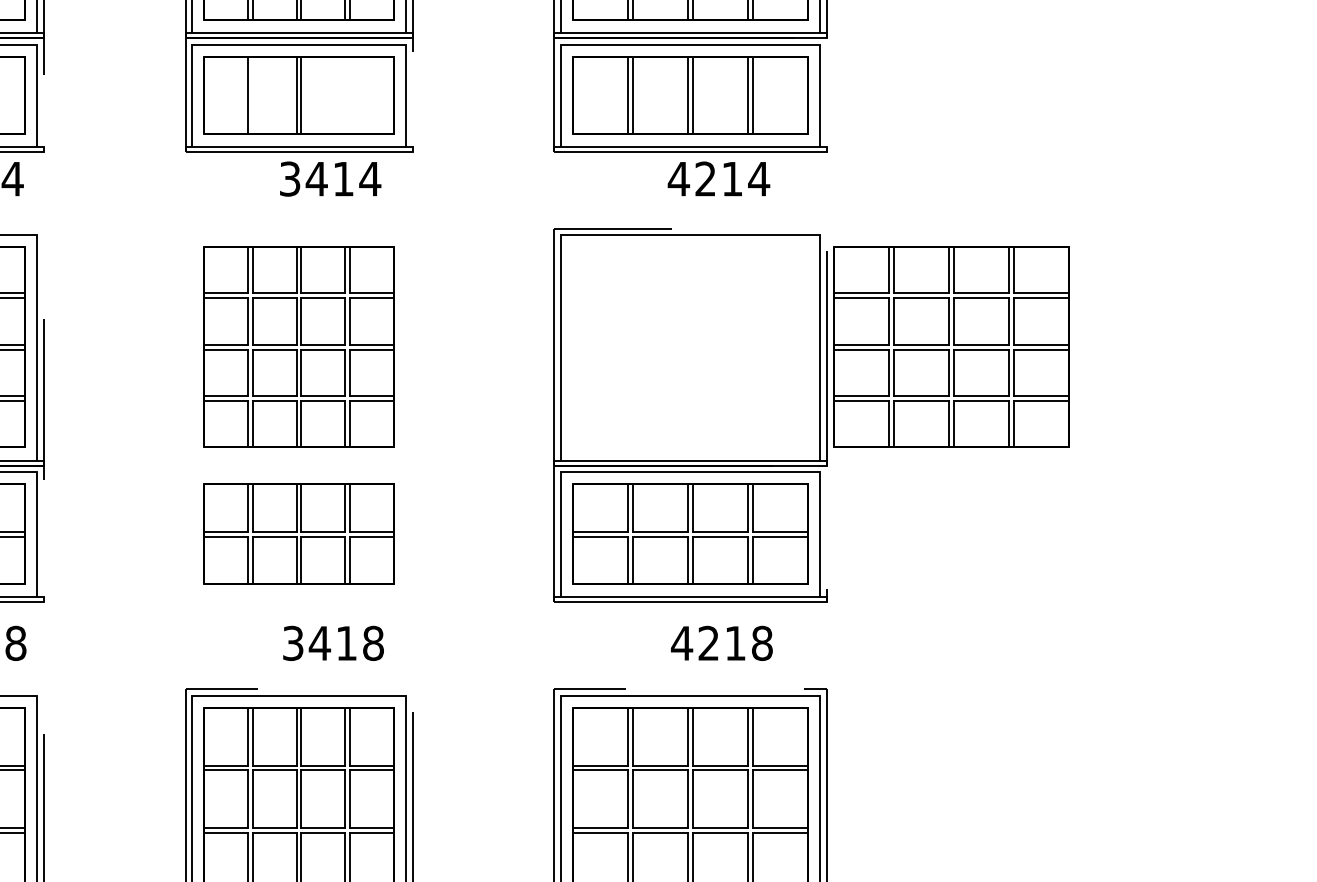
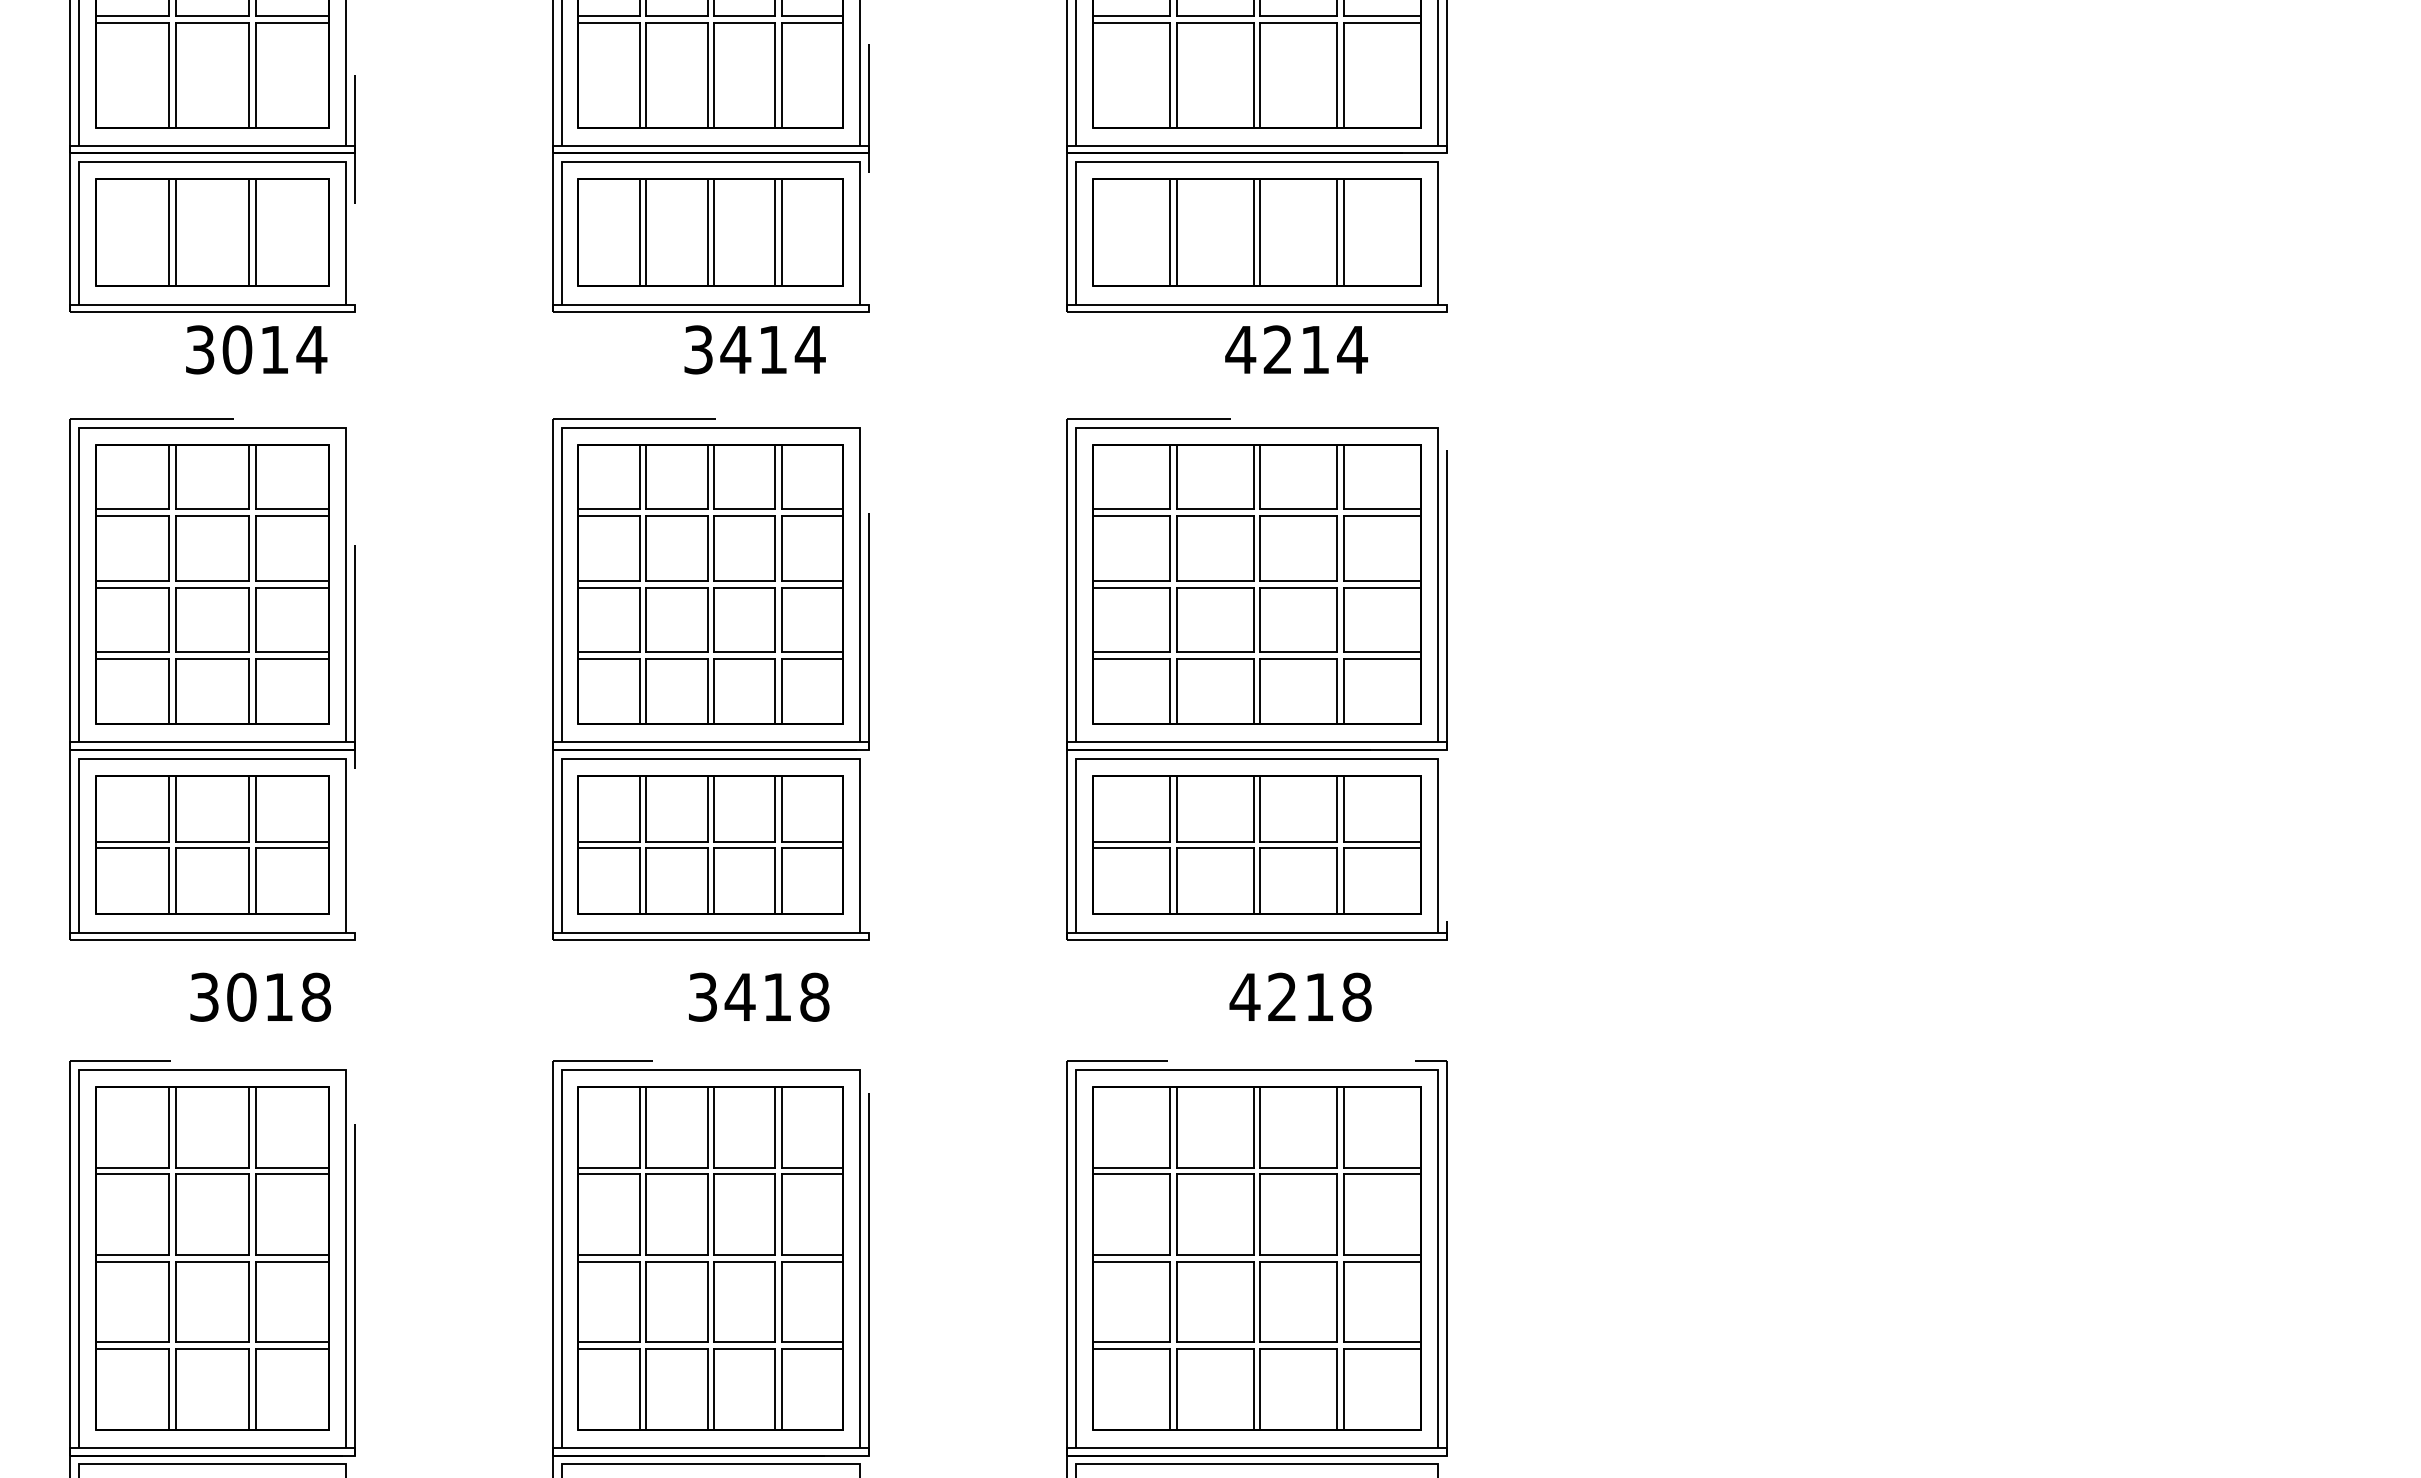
line: (252, 94) -> (646, 232), added
line: (345, 94) -> (775, 232), added
line: (350, 94) -> (782, 232), added
part: (951, 347) -> (1256, 584), moved
part: (298, 415) -> (710, 679), added

